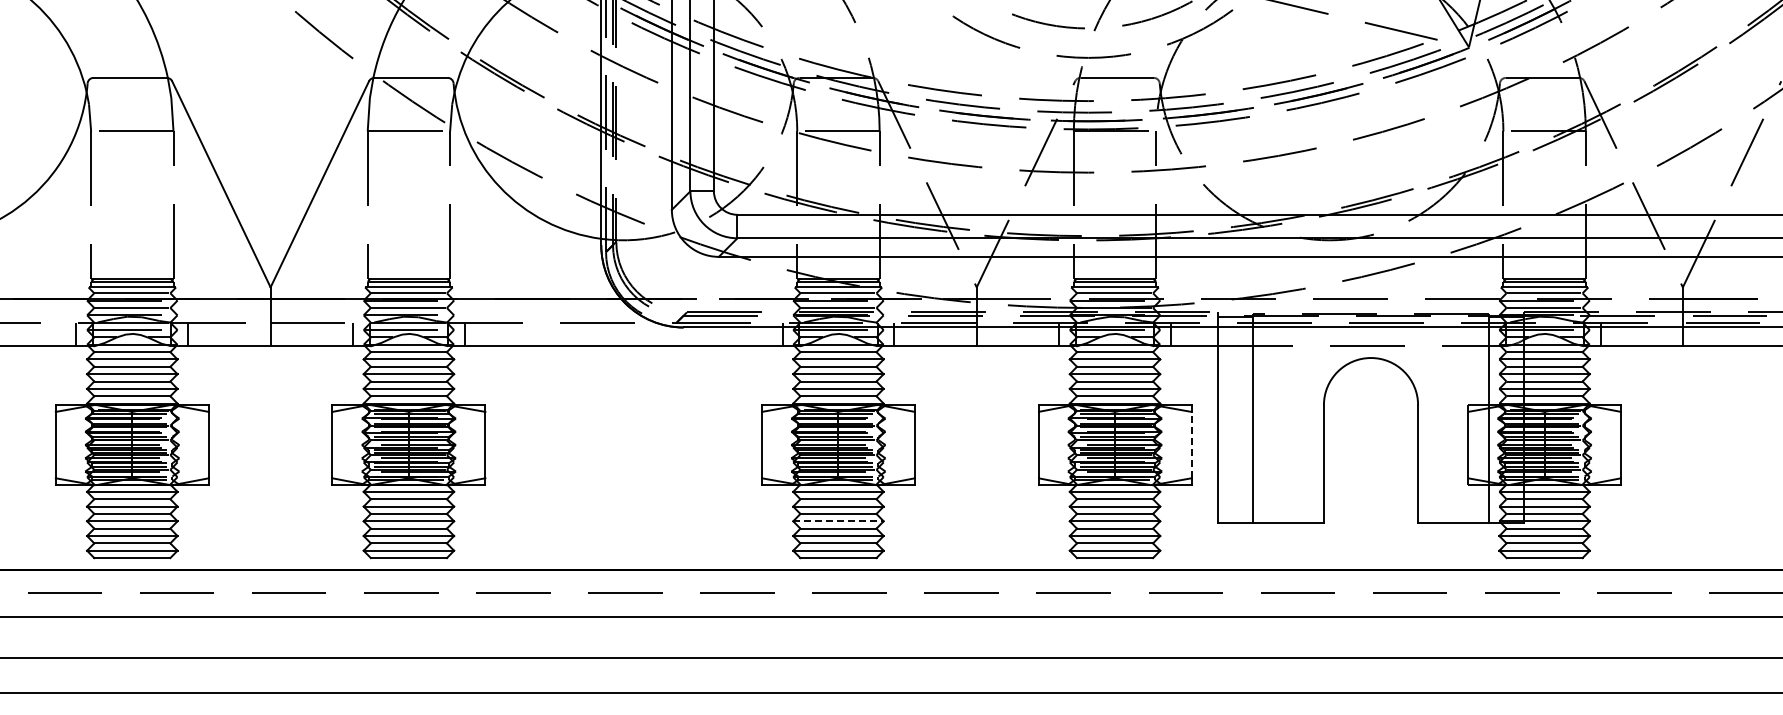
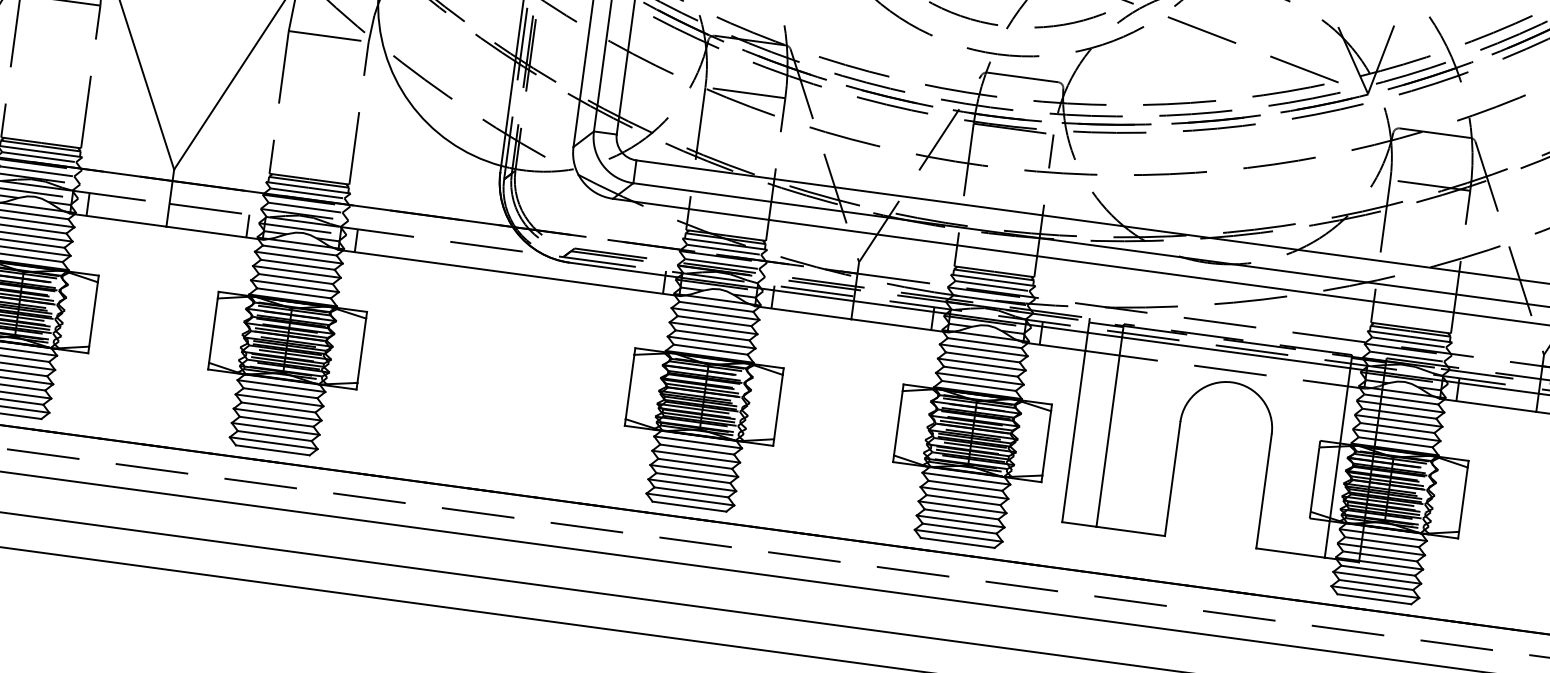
line: (1191, 444) -> (1046, 442), dashed -> solid
line: (838, 521) -> (694, 471), dashed -> solid

